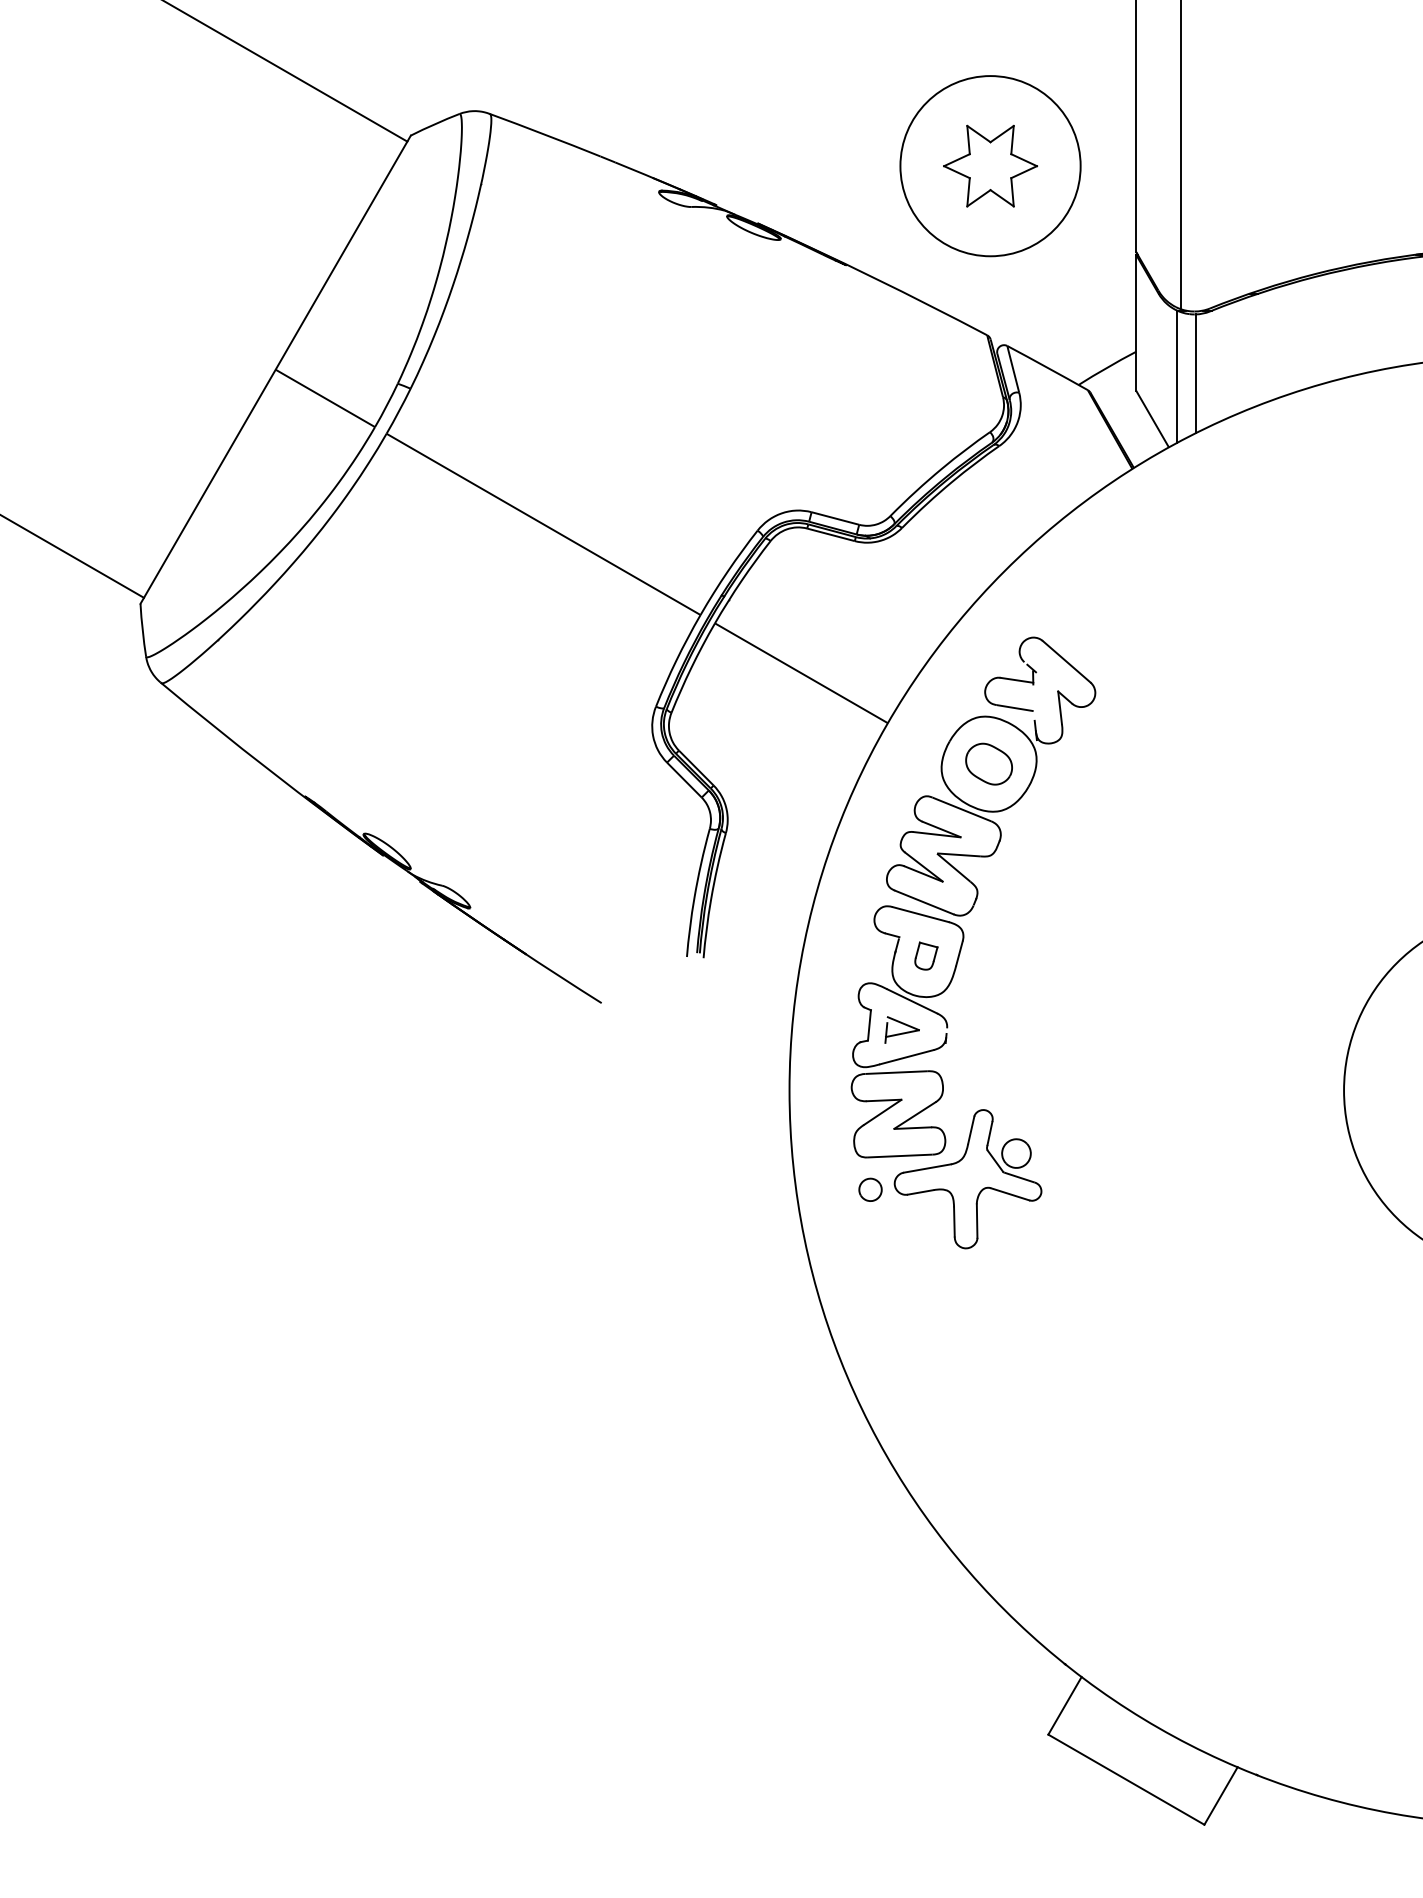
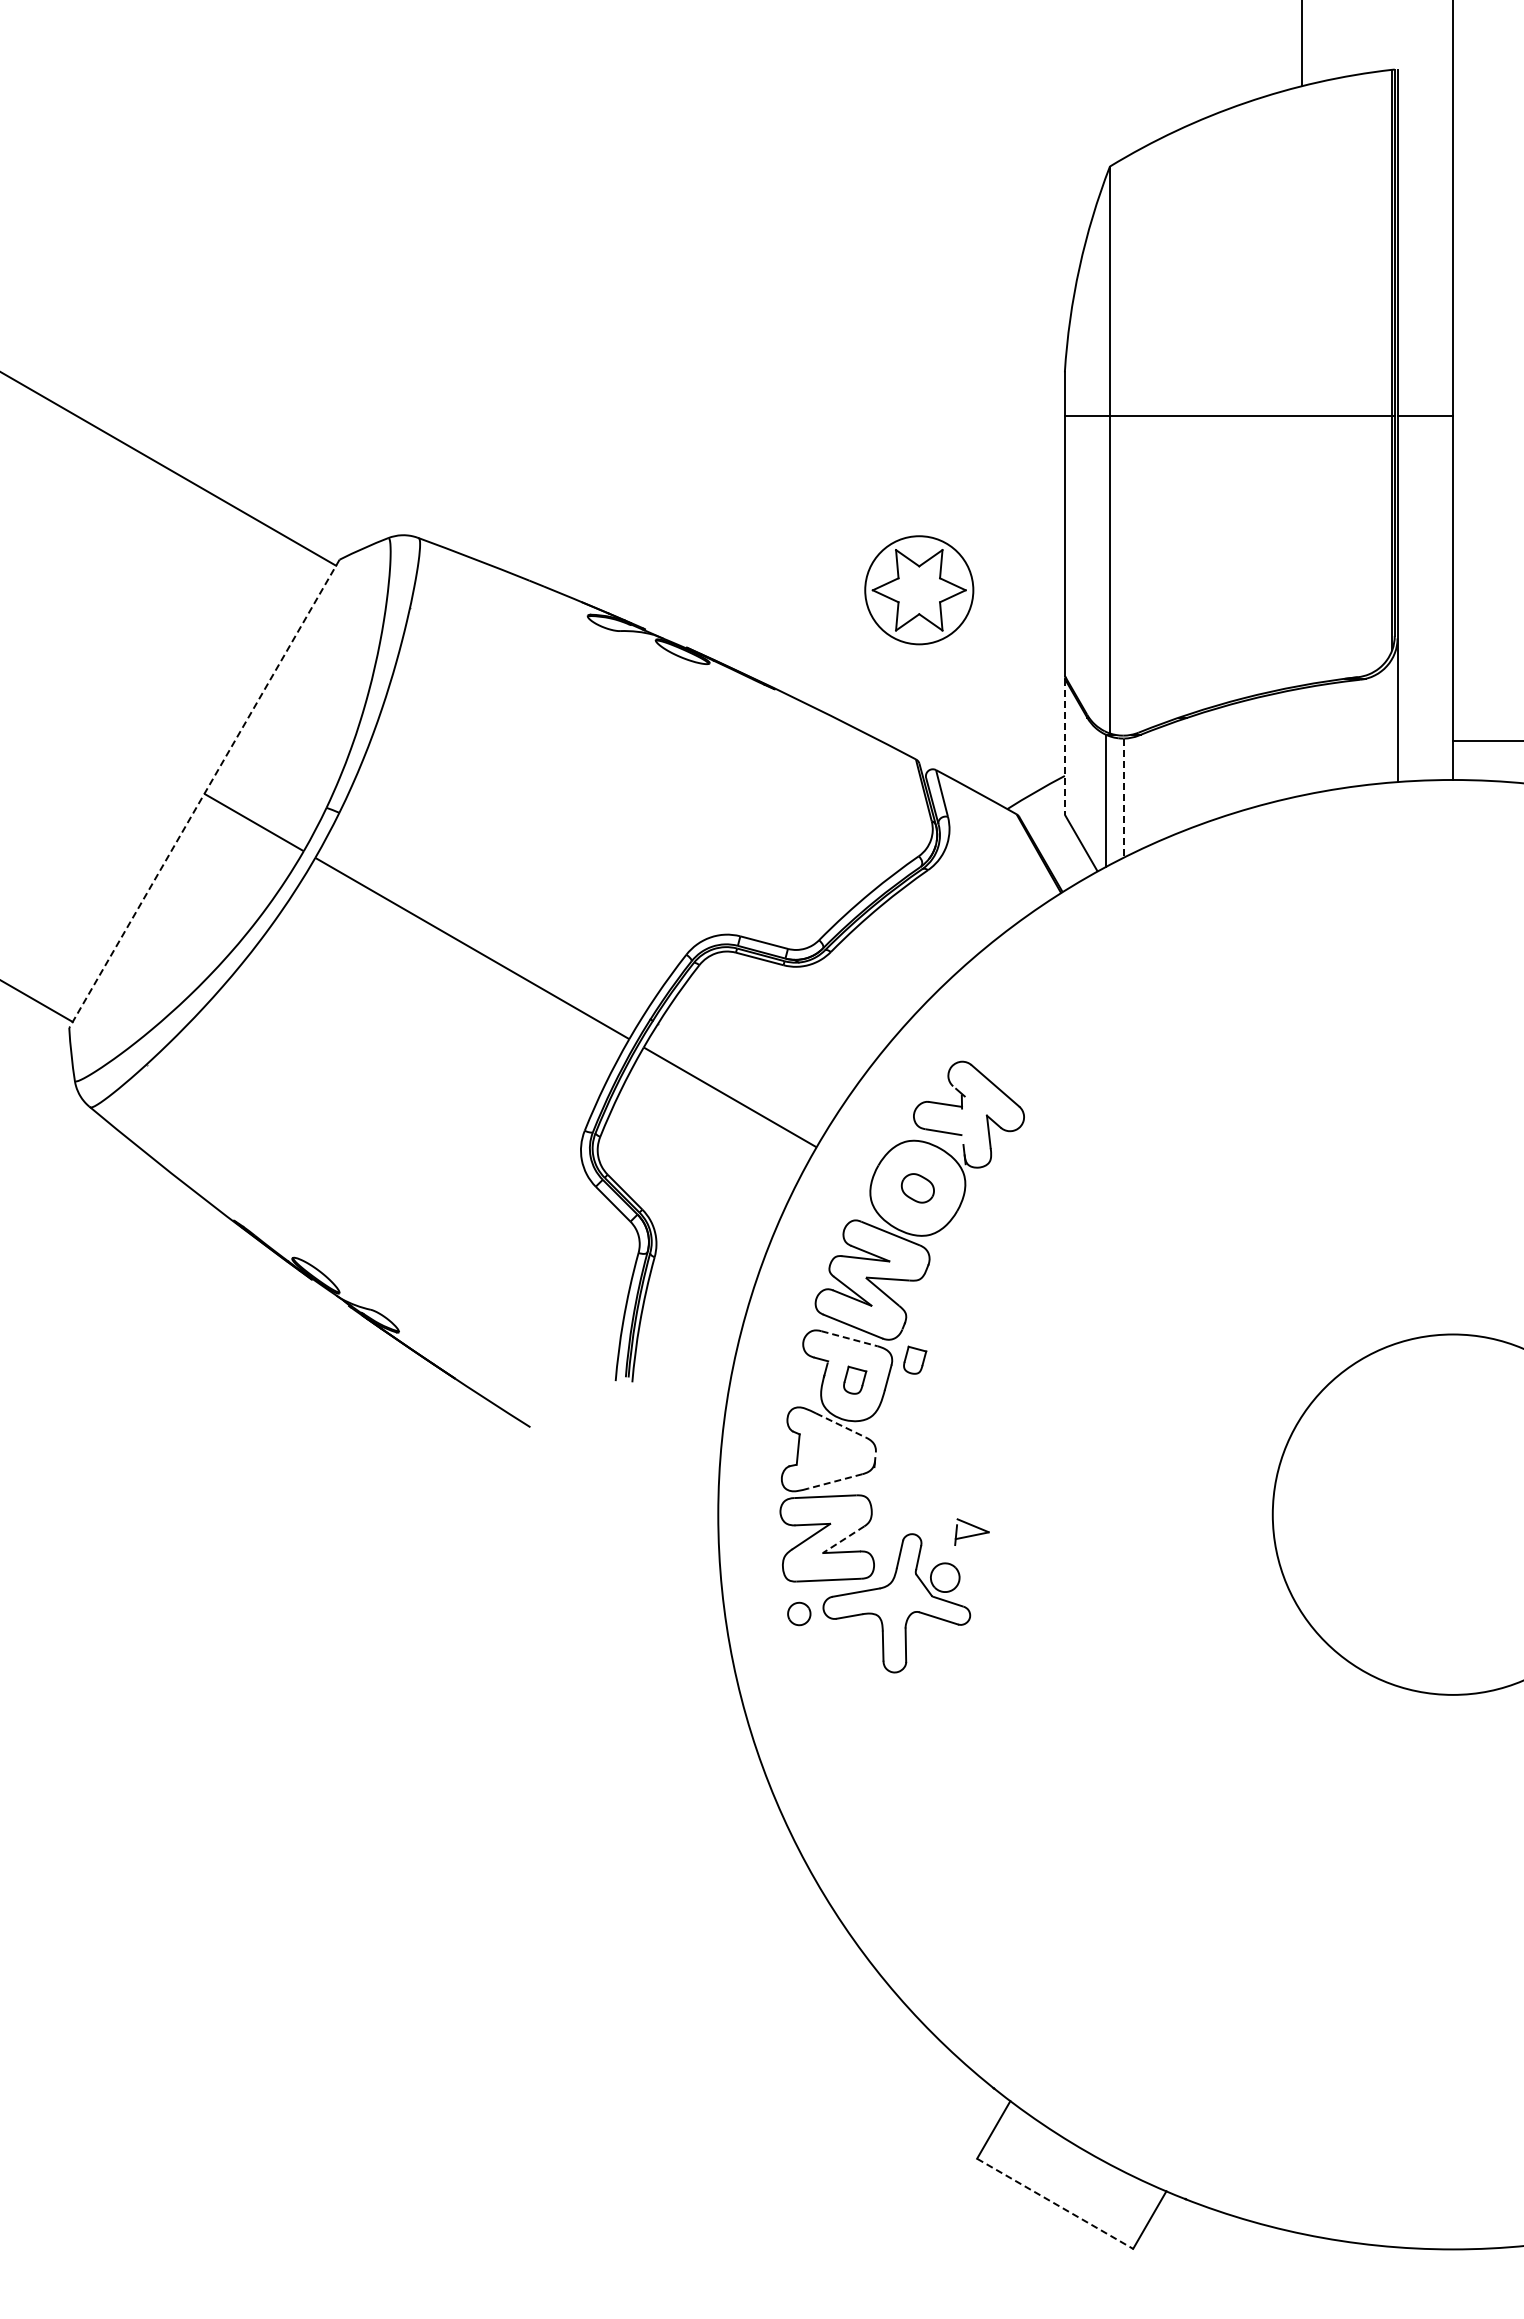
circle: (990, 166) -> (919, 590), size x0.6
line: (1135, 322) -> (1064, 746), solid -> dashed
line: (275, 370) -> (204, 794), solid -> dashed
line: (1195, 374) -> (1124, 798), solid -> dashed
part: (988, 764) -> (917, 1188), size x0.7
line: (921, 914) -> (850, 1338), solid -> dashed
part: (986, 935) -> (915, 1359), added
line: (911, 1001) -> (840, 1425), solid -> dashed
part: (901, 1029) -> (971, 1531), moved
line: (906, 1057) -> (835, 1481), solid -> dashed
line: (914, 1115) -> (843, 1539), solid -> dashed
line: (1126, 1780) -> (1055, 2204), solid -> dashed

